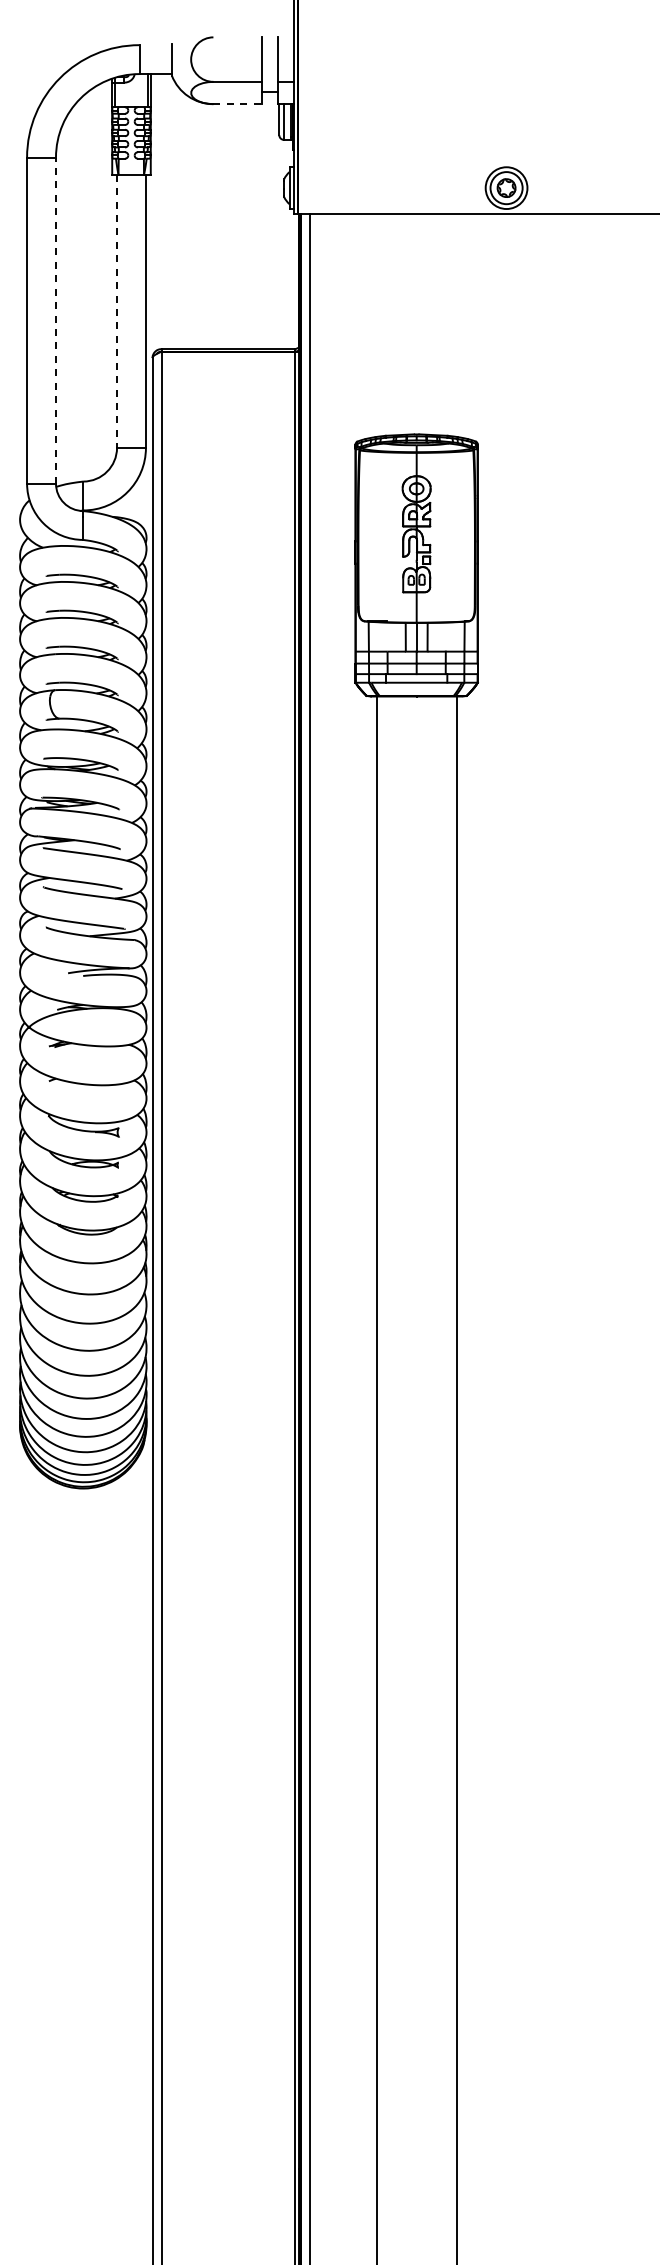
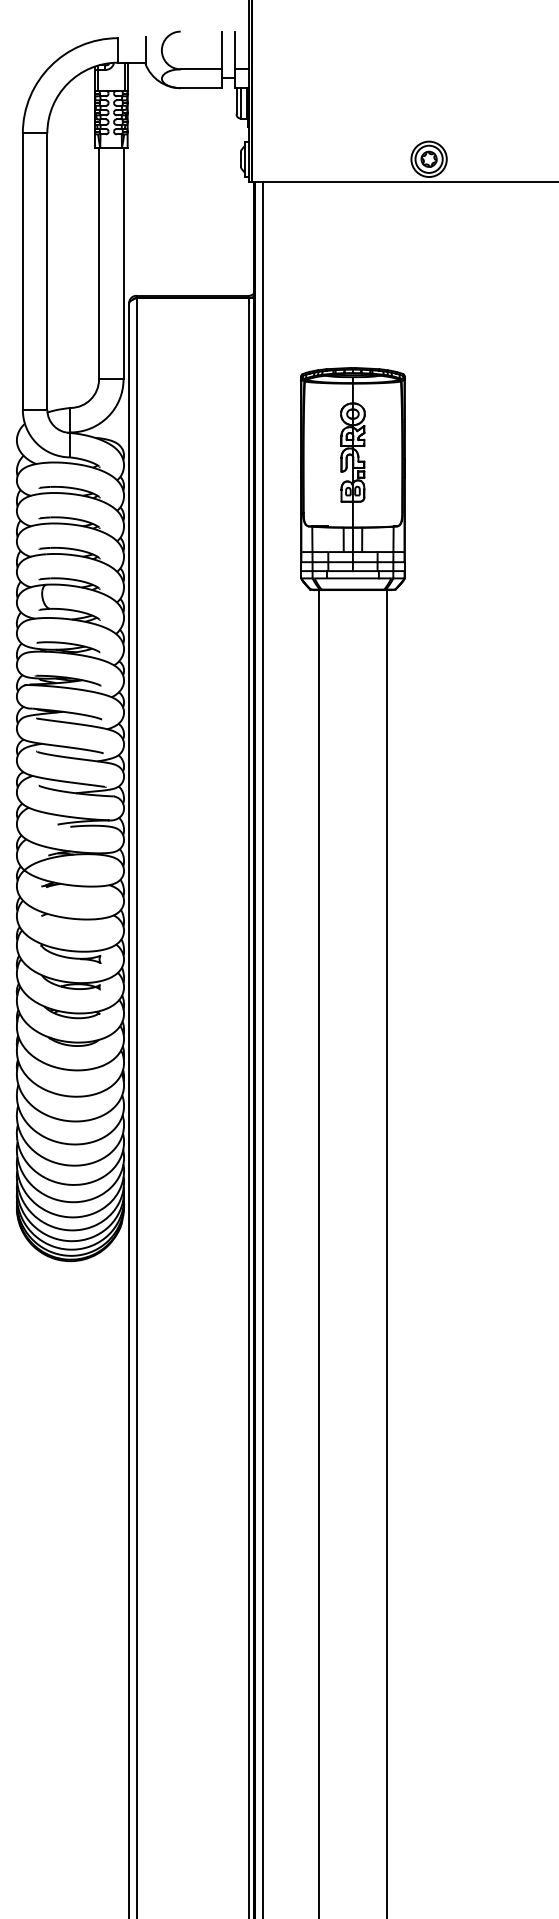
line: (238, 104) -> (201, 88), dashed -> solid
line: (117, 311) -> (99, 263), dashed -> solid
line: (56, 320) -> (47, 271), dashed -> solid

